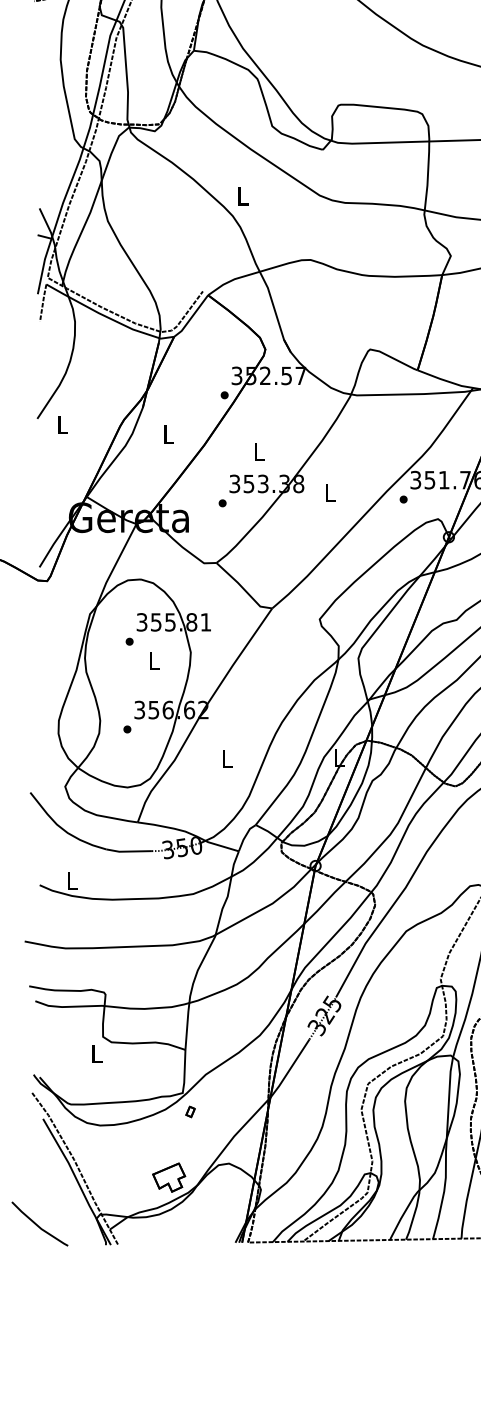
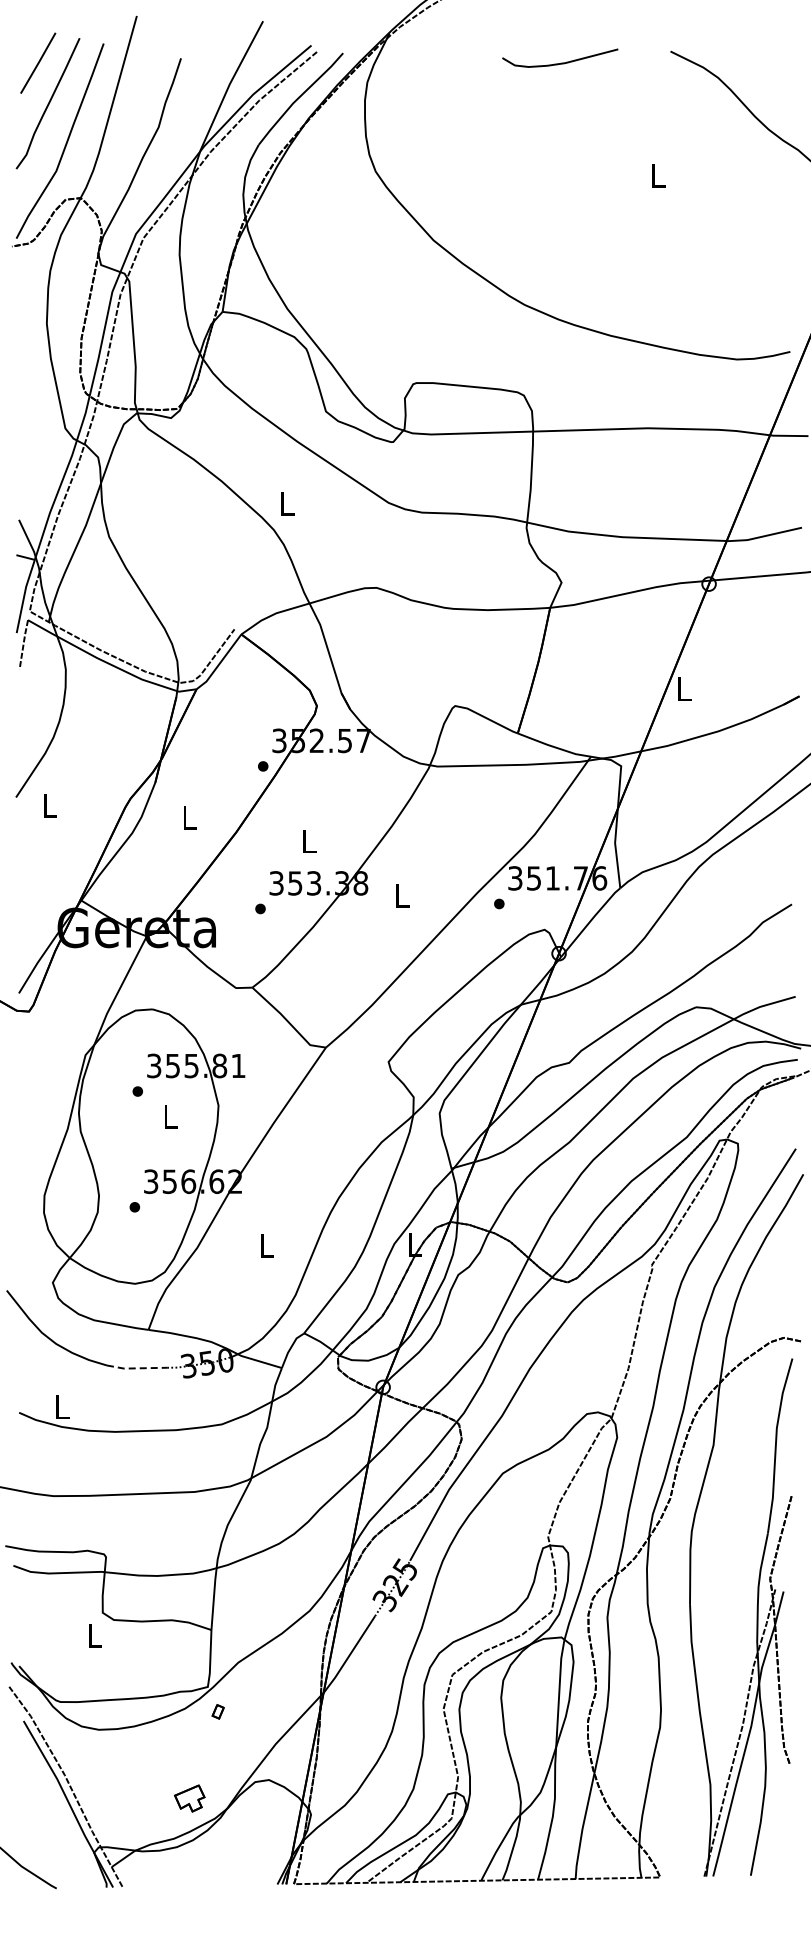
line: (128, 851) -> (136, 1368), solid -> dashed
part: (168, 1177) -> (189, 1798), size x0.7

